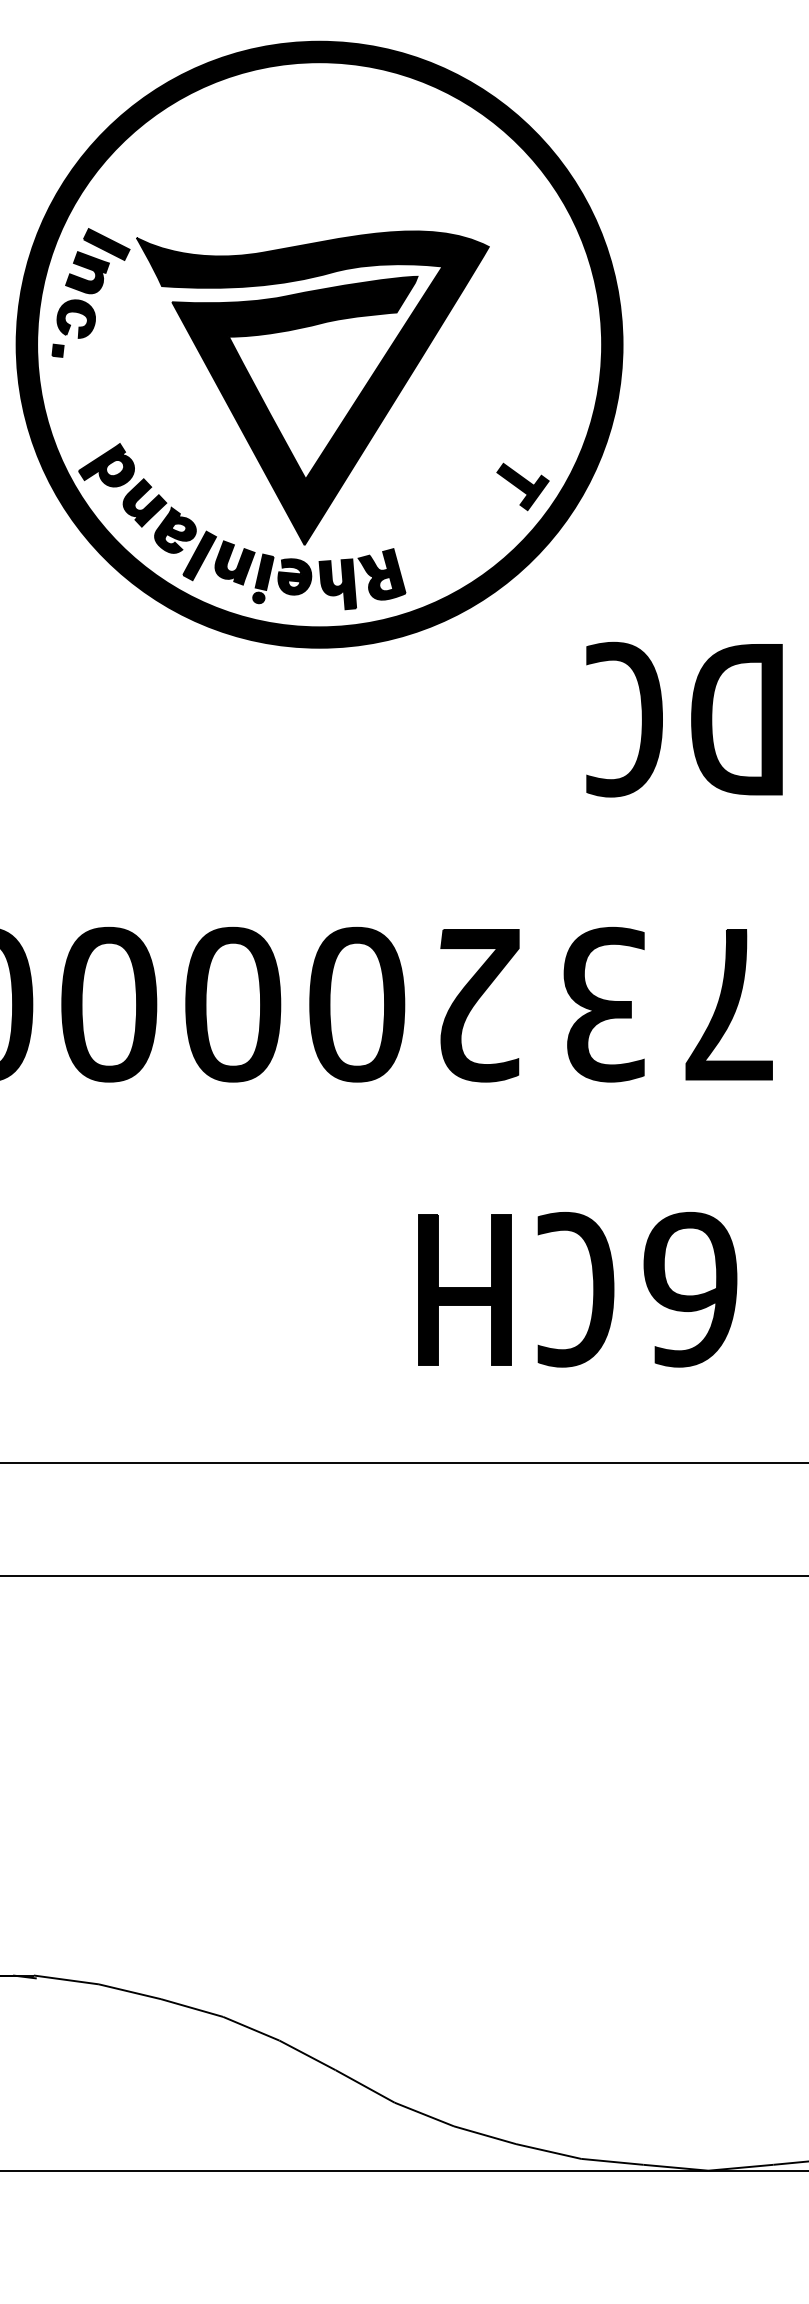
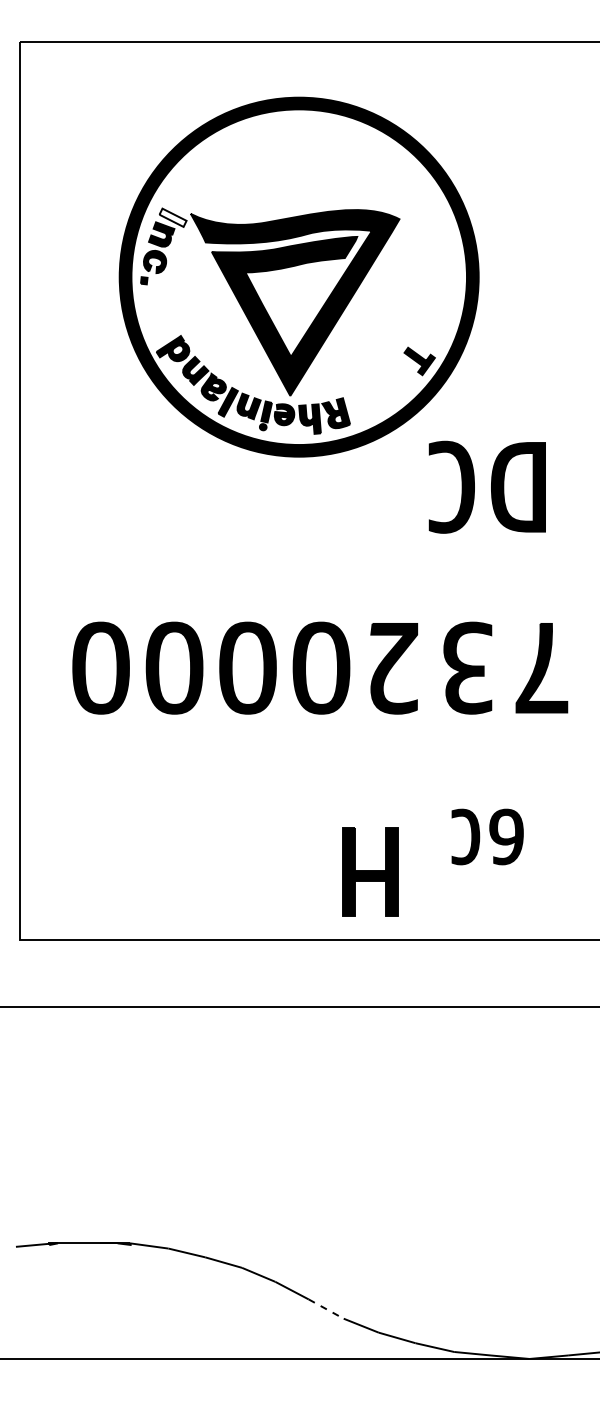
fill: (105, 244) -> (172, 217), removed
part: (682, 718) -> (486, 486), moved
part: (465, 1288) -> (370, 871), moved
part: (637, 1288) -> (487, 836), size x0.6
line: (365, 2087) -> (326, 1309), solid -> dashed

